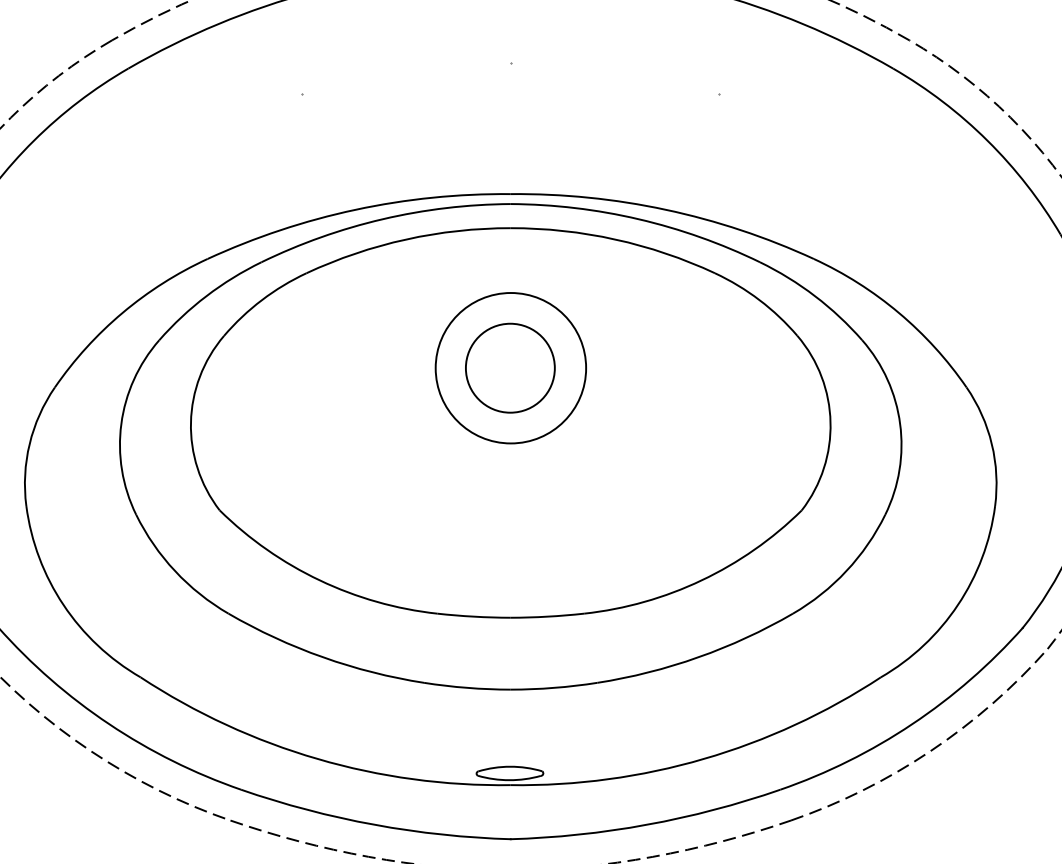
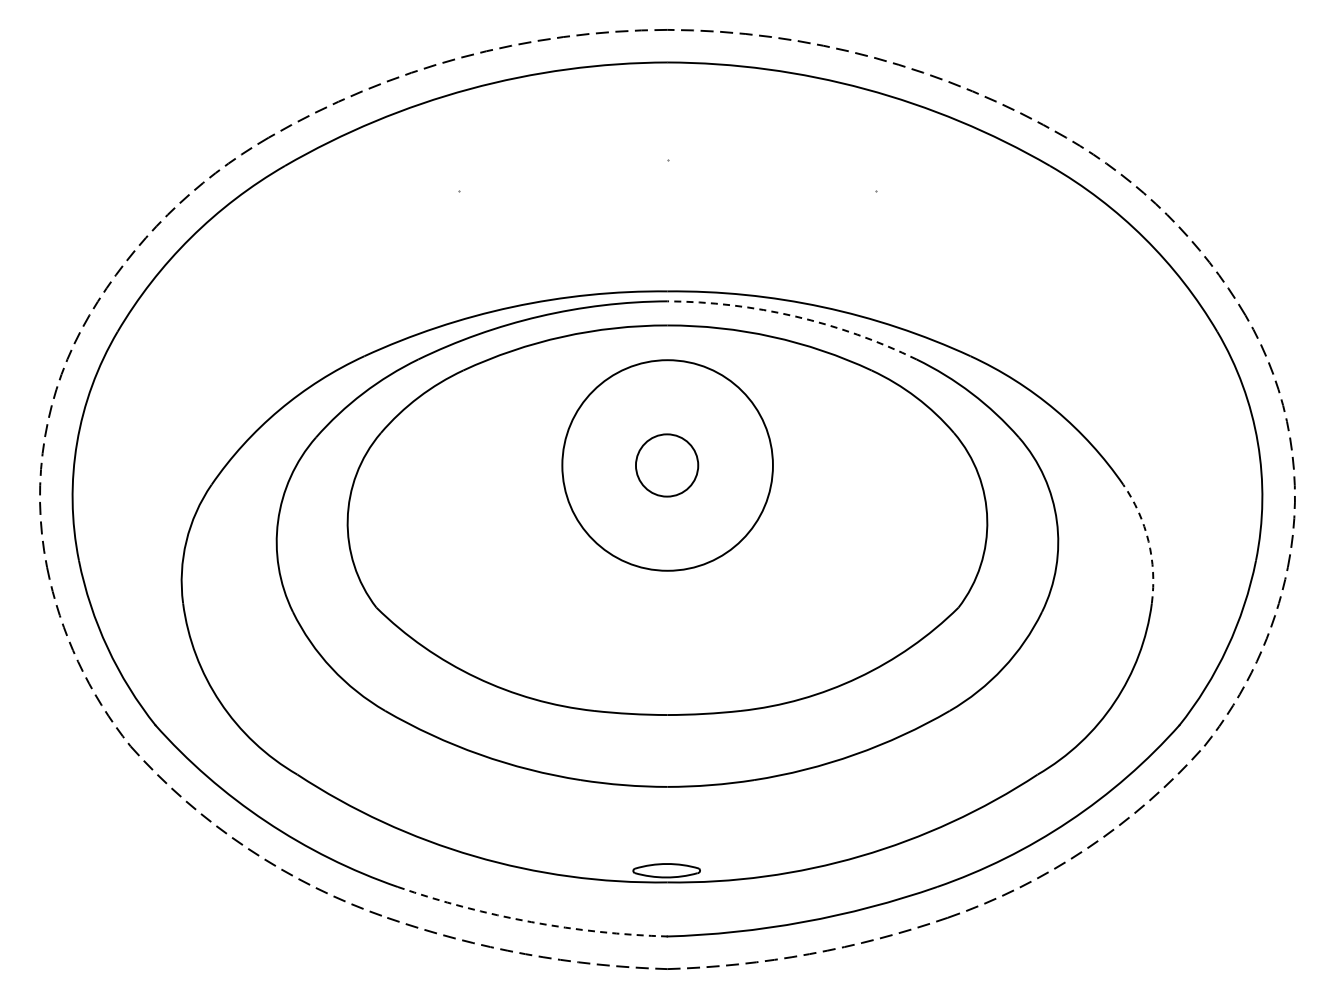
arc: (638, 219) -> (795, 316), solid -> dashed
circle: (509, 368) -> (666, 465), size x0.7
circle: (510, 368) -> (667, 465), size x1.4
arc: (991, 444) -> (1148, 541), solid -> dashed
arc: (374, 825) -> (531, 922), solid -> dashed

